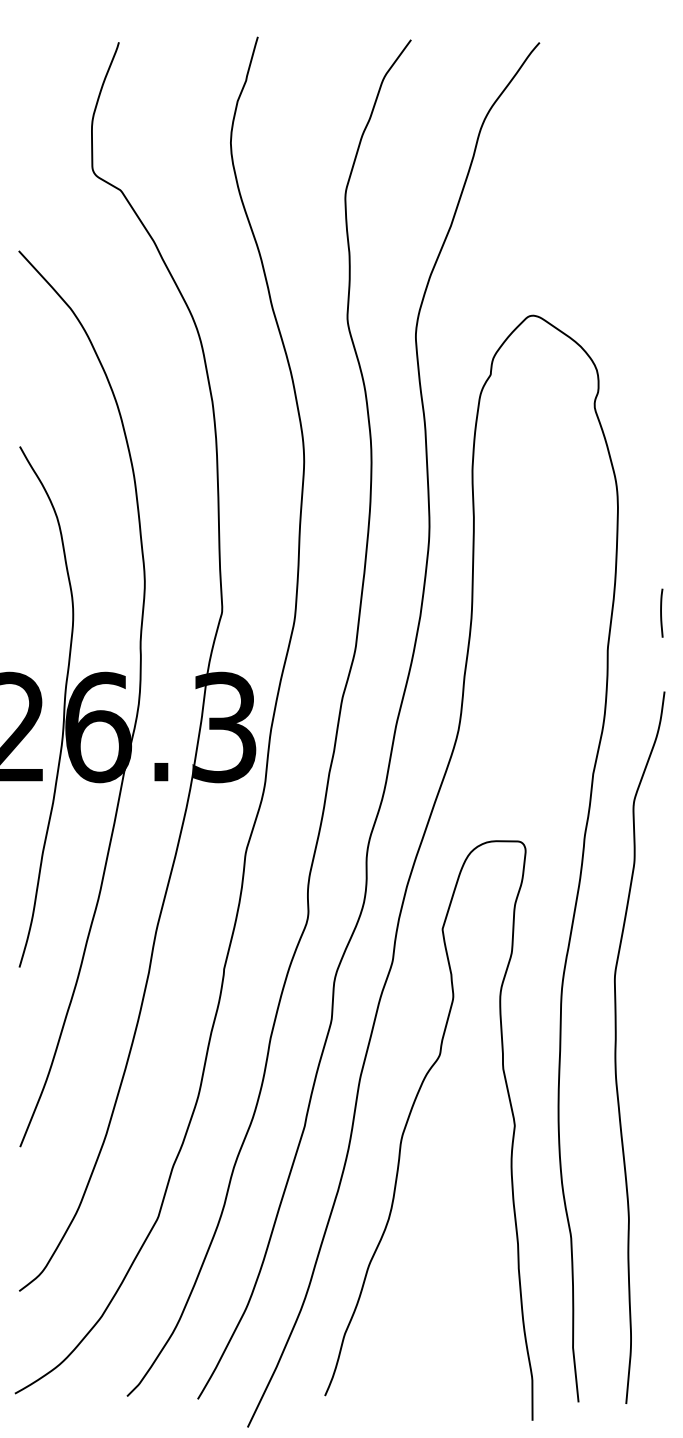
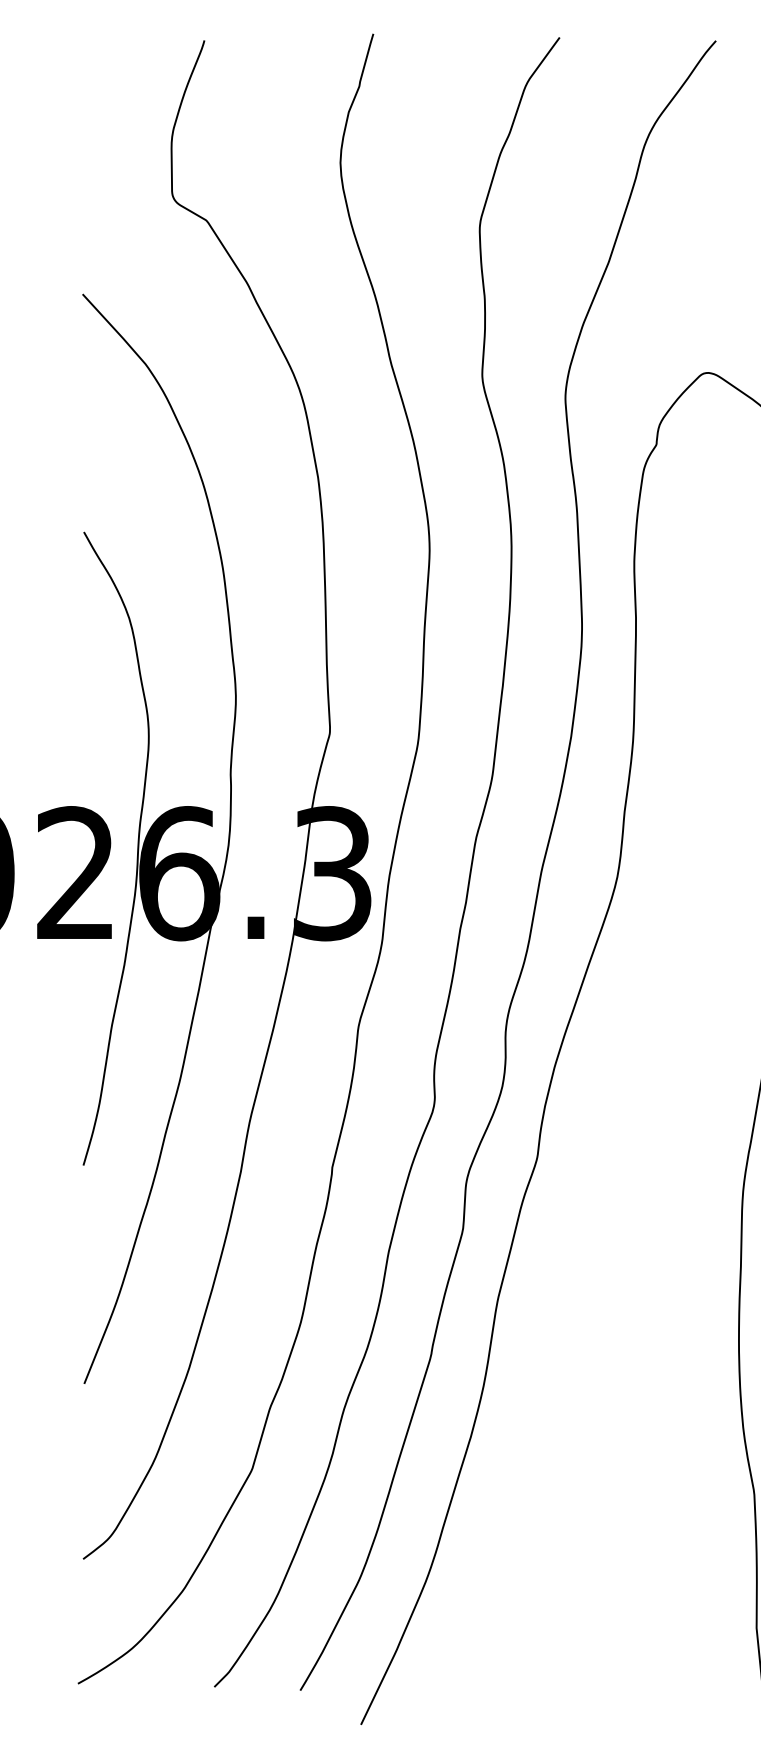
curve: (407, 1124) -> (555, 1356), removed

